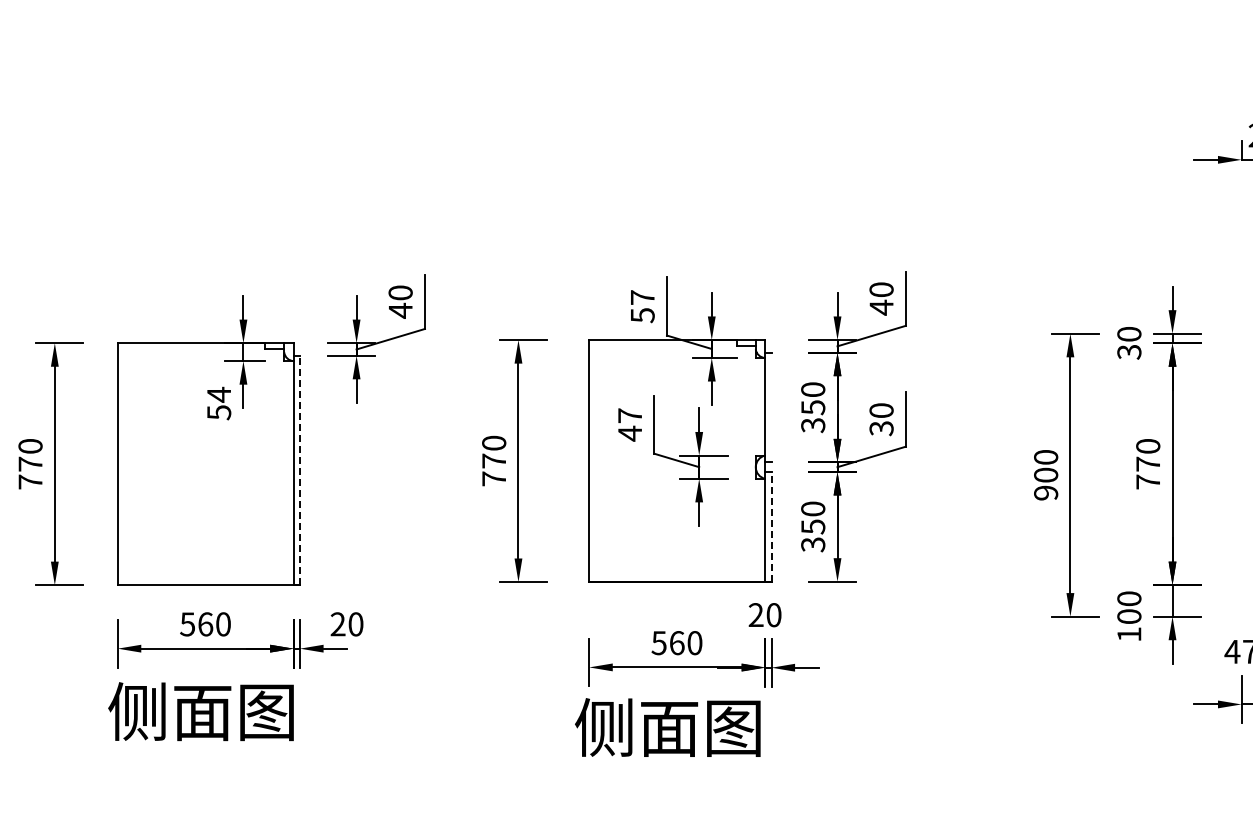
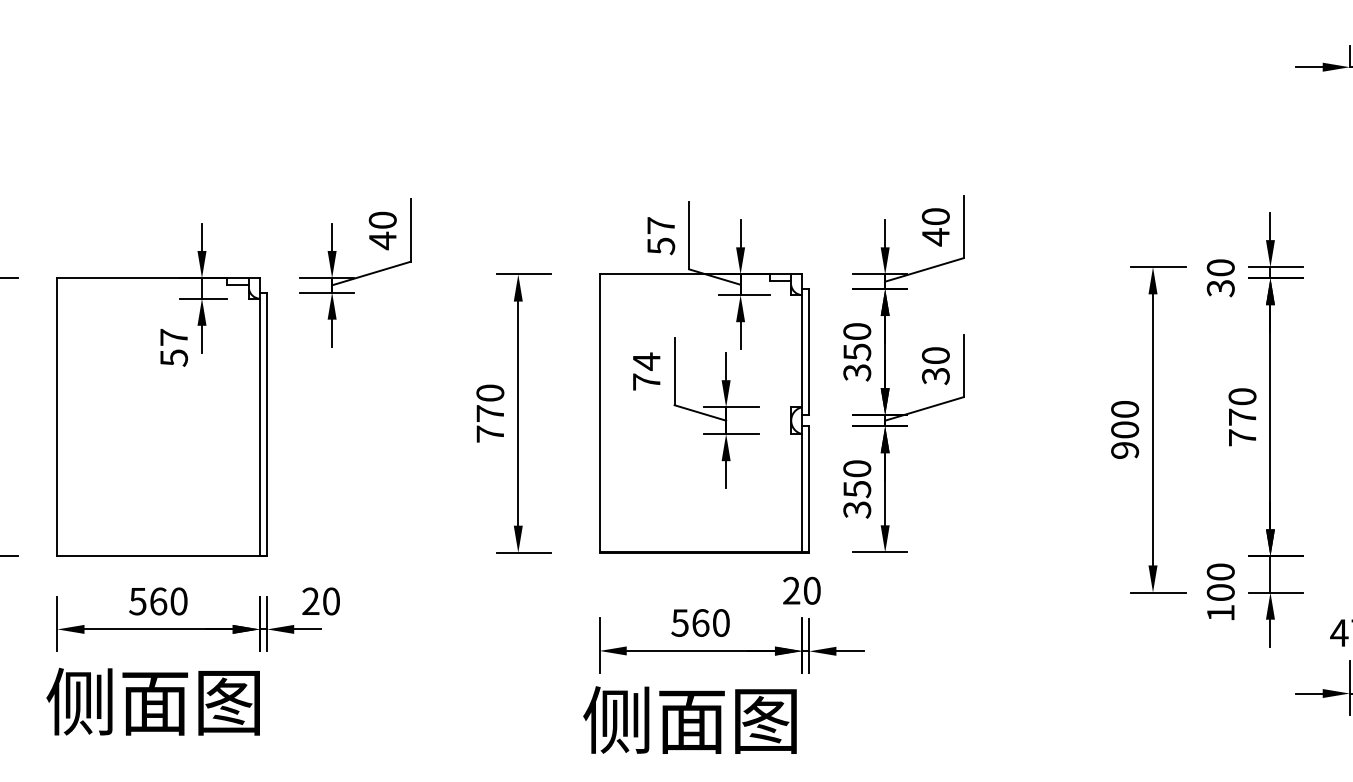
text: (218, 394) -> (173, 337), 54 -> 57
line: (771, 407) -> (809, 352), added
text: (629, 424) -> (645, 371), 47 -> 74
line: (300, 470) -> (267, 424), dashed -> solid
line: (771, 526) -> (809, 488), dashed -> solid

